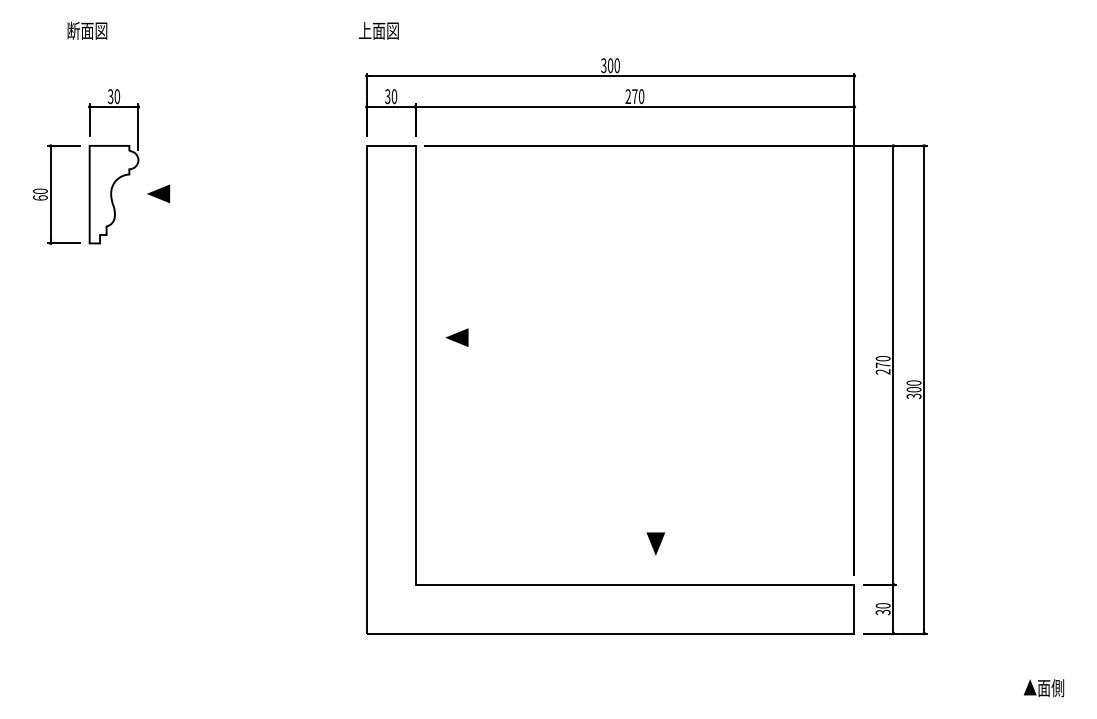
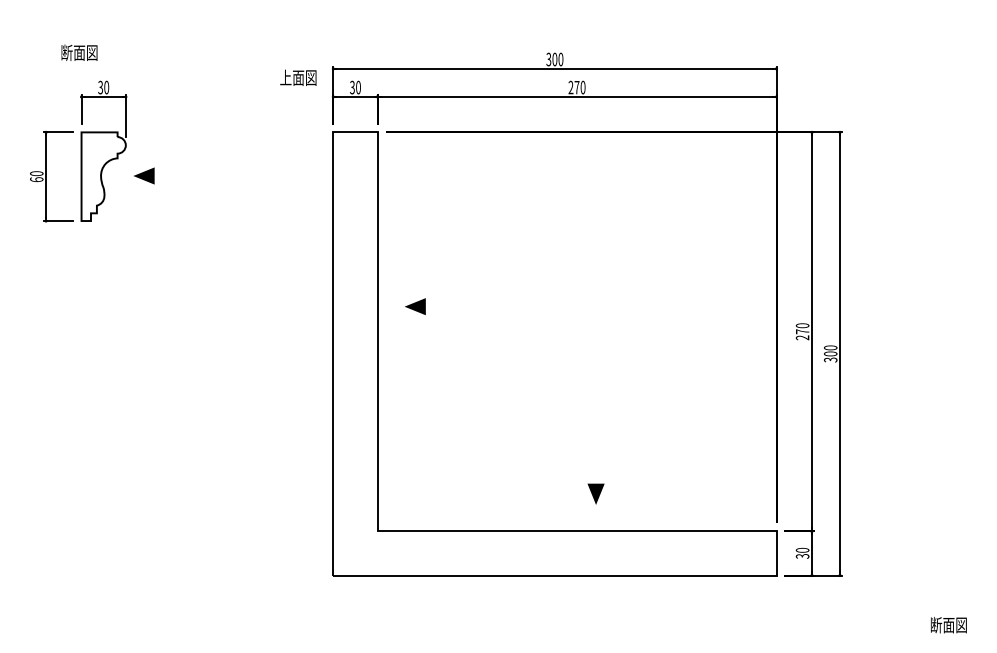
text: (87, 30) -> (79, 52), moved
text: (379, 30) -> (298, 77), moved
text: (1043, 688) -> (948, 625), ▲面側 -> 断面図

